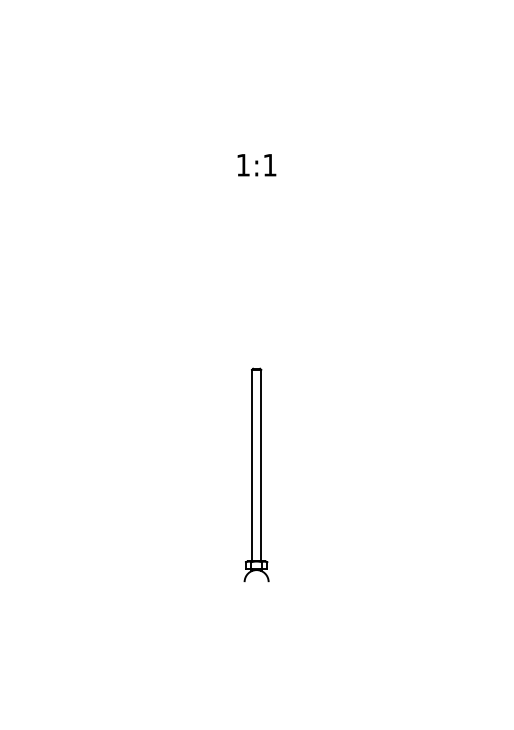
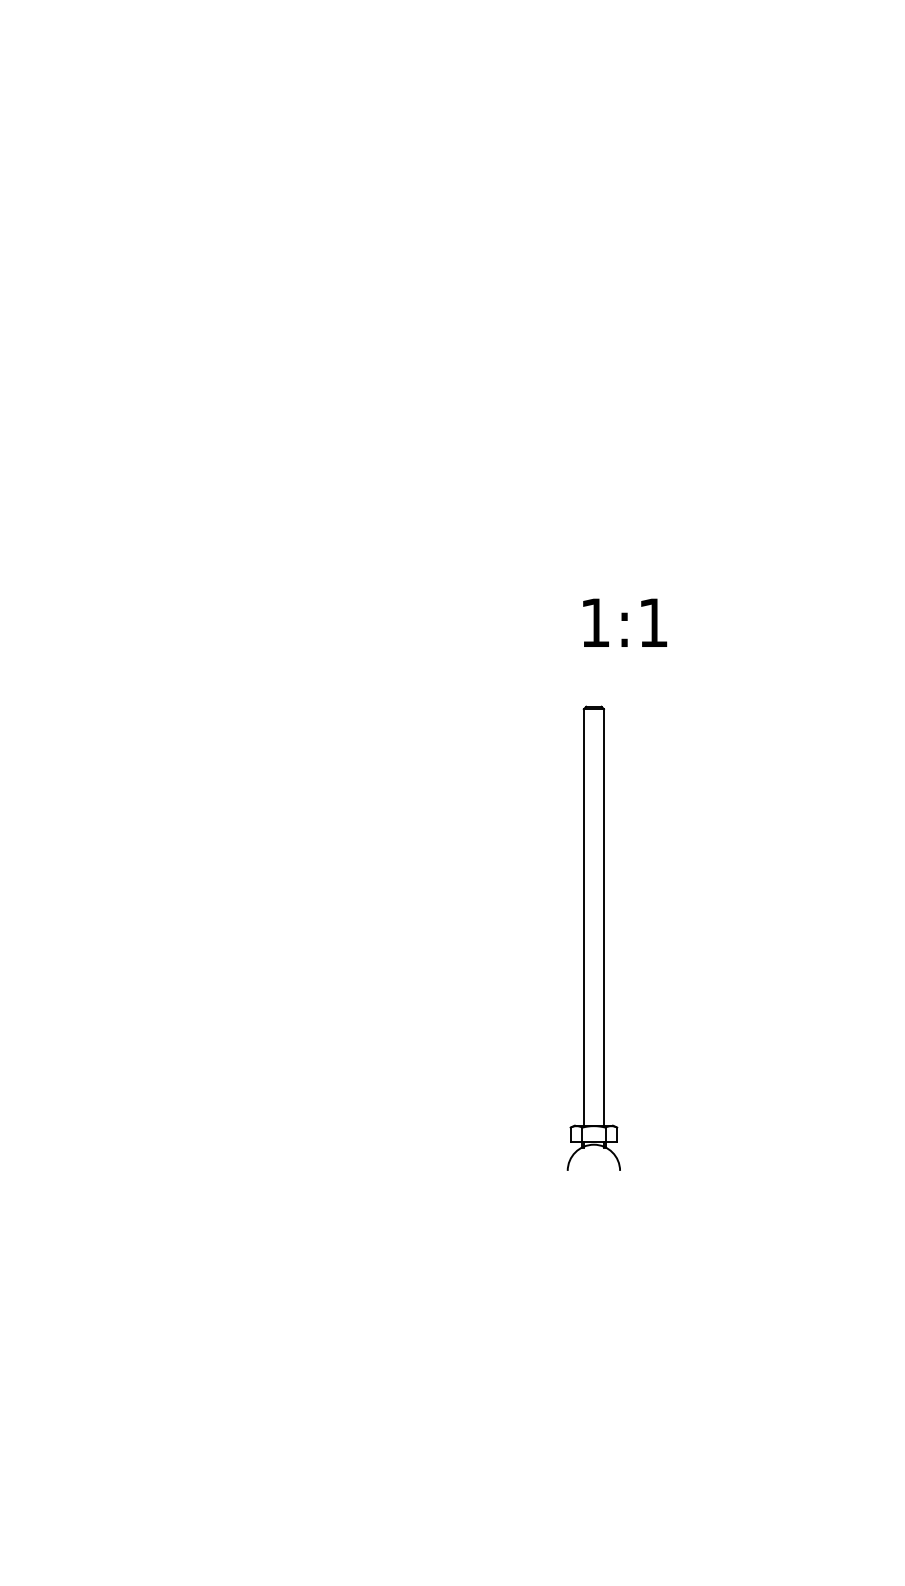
text: (256, 165) -> (624, 623), moved

